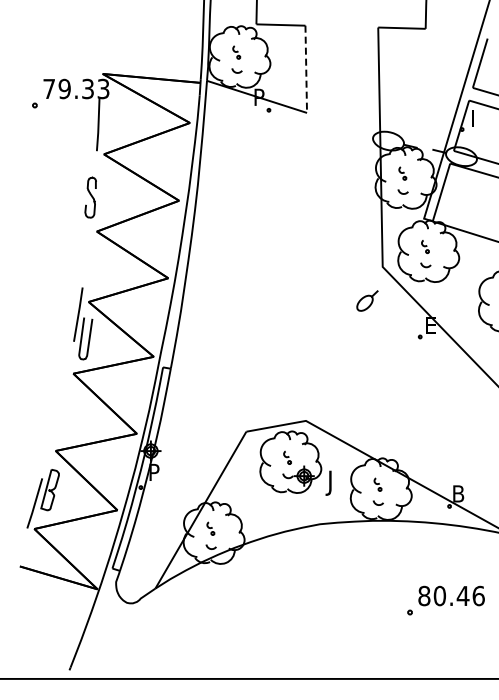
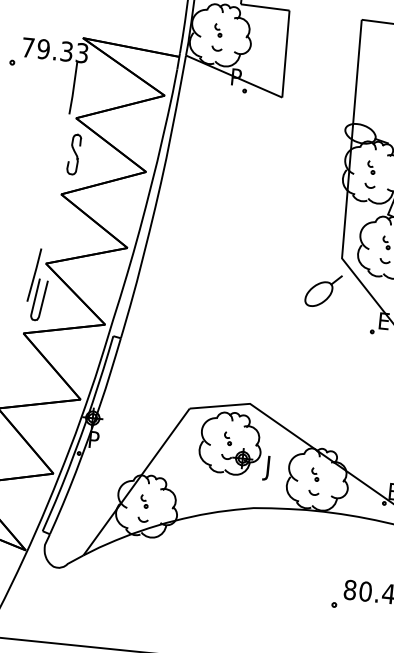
line: (306, 69) -> (286, 54), dashed -> solid
curve: (91, 197) -> (74, 154), moved
part: (367, 300) -> (323, 290), size x1.67

